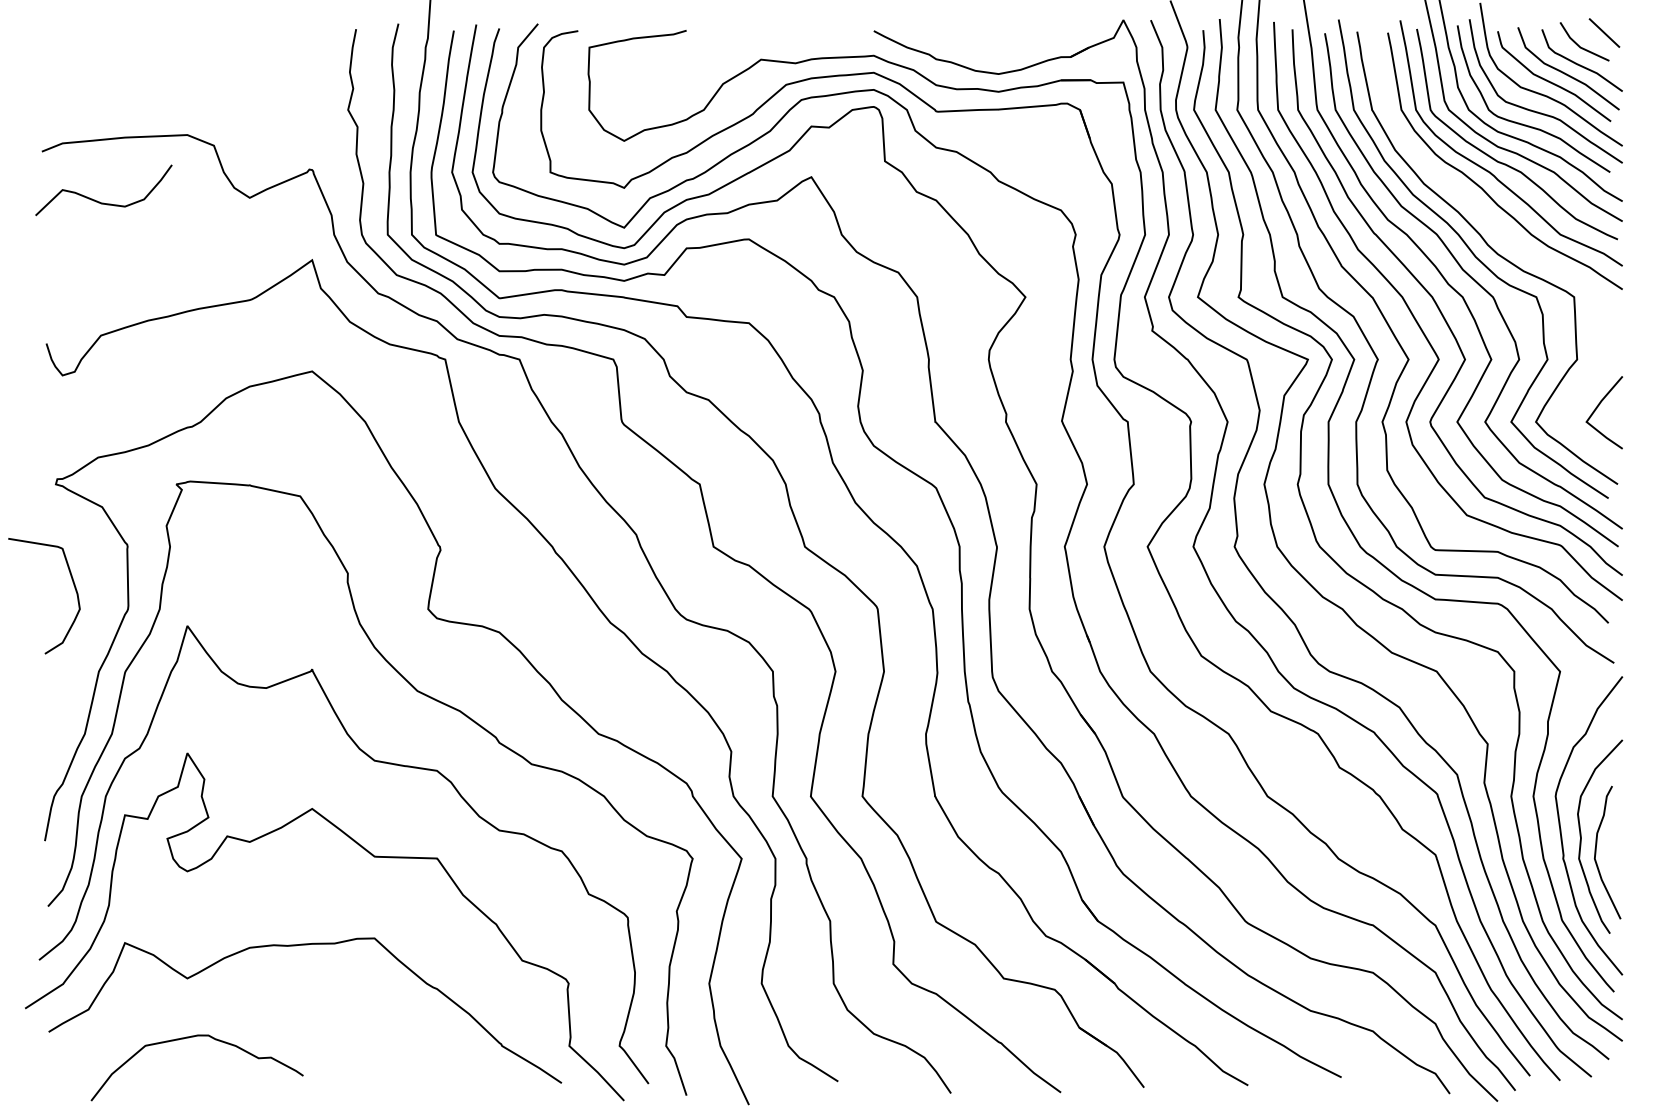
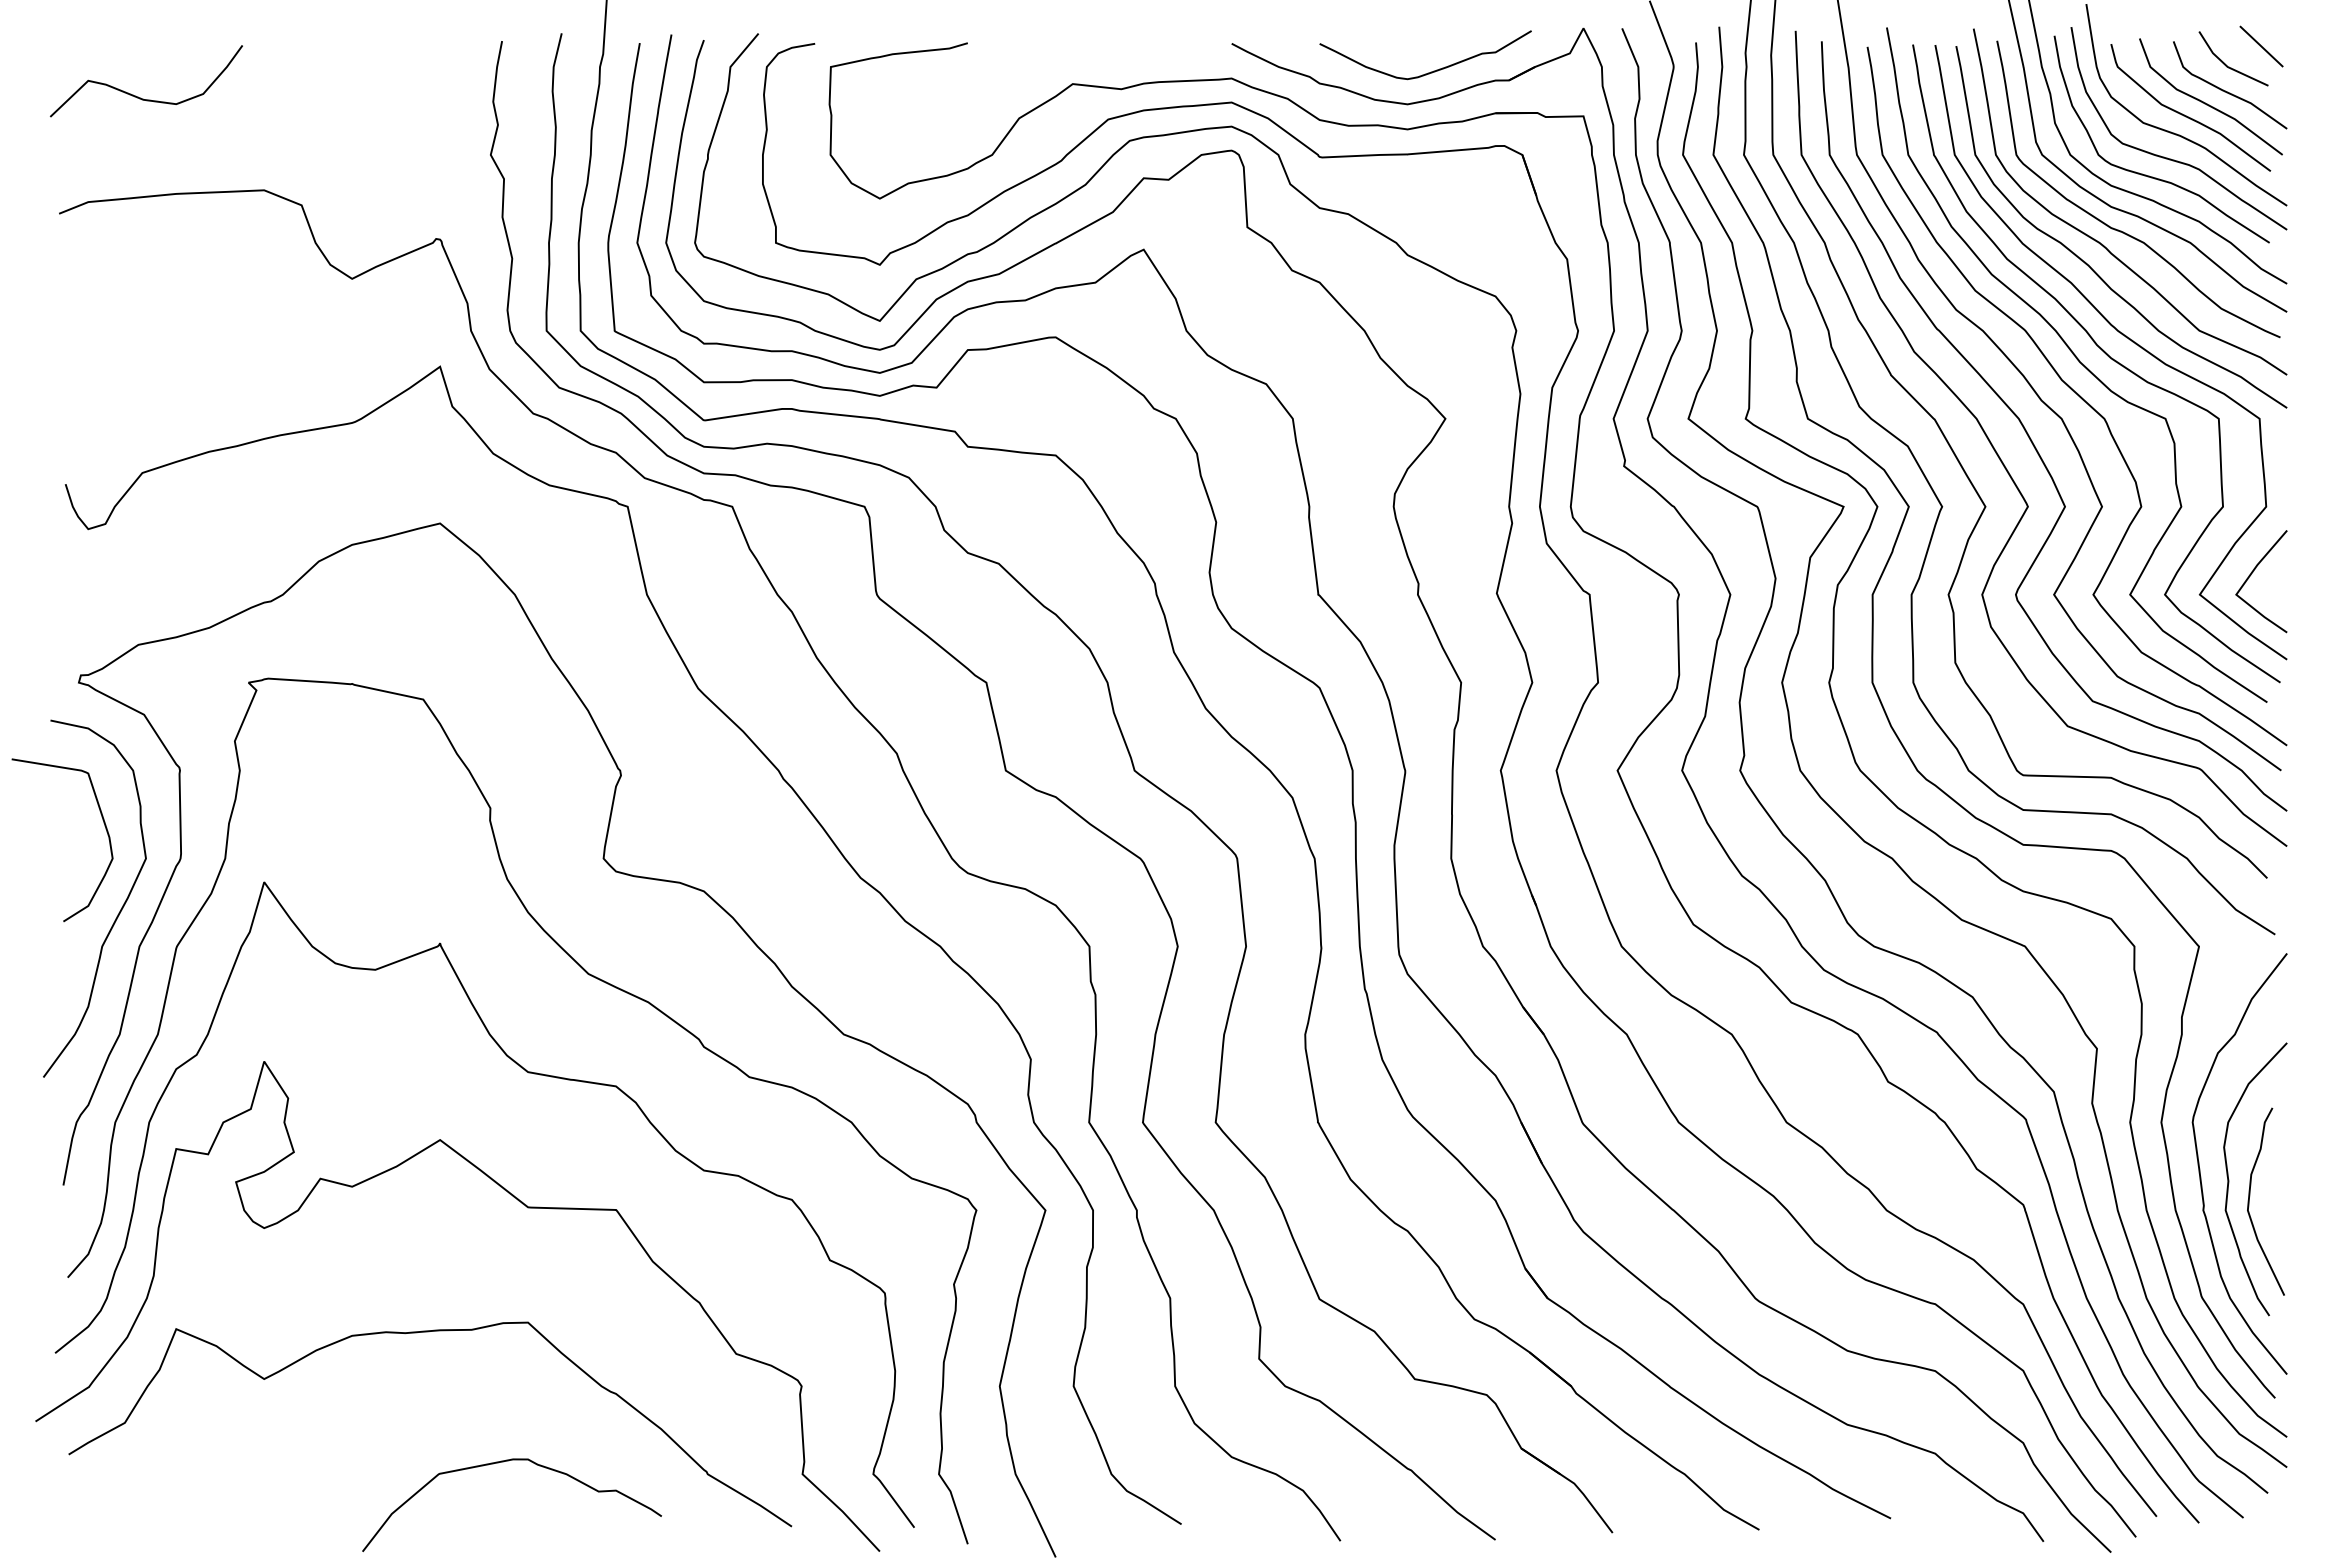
curve: (1014, 50) -> (1430, 71), added
curve: (98, 201) -> (138, 96), moved
curve: (1505, 238) -> (2122, 335), added
curve: (84, 647) -> (118, 912), added
curve: (191, 1037) -> (503, 1462), moved

